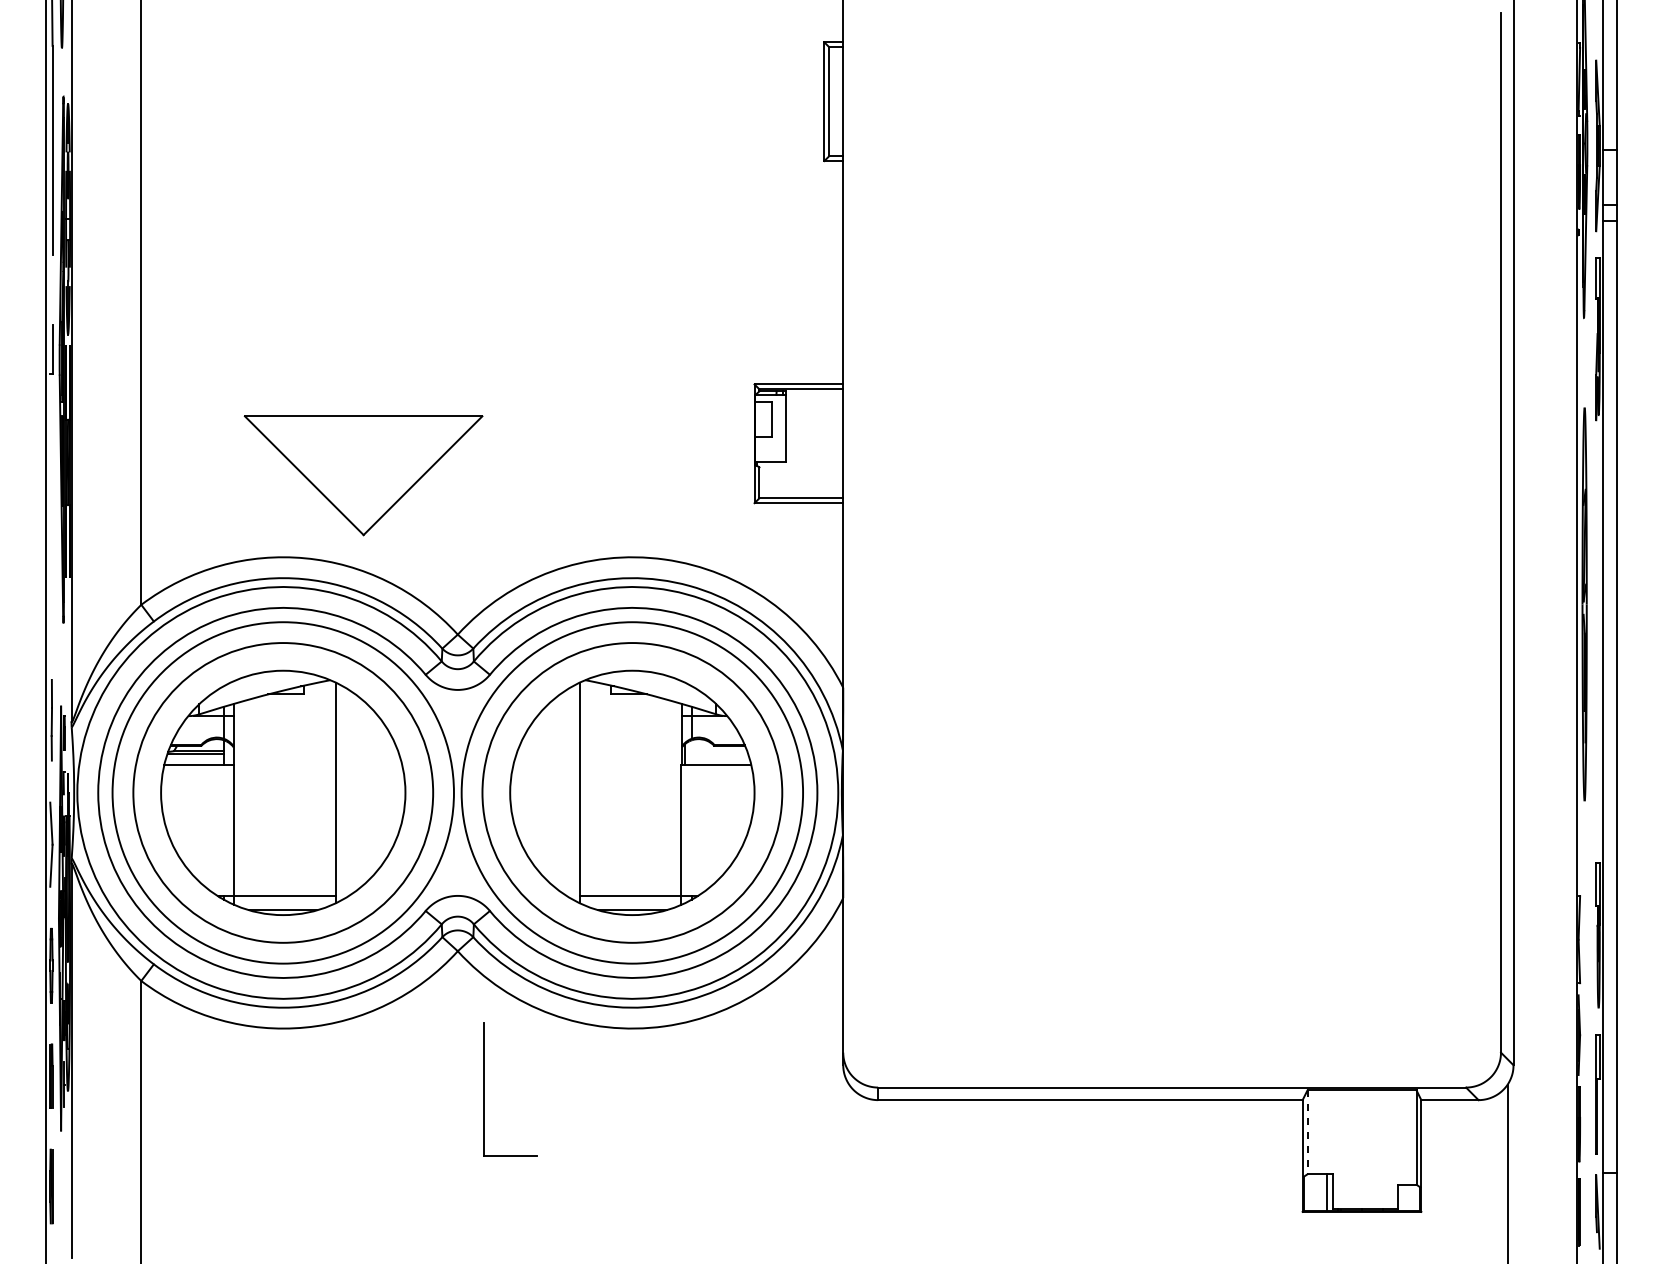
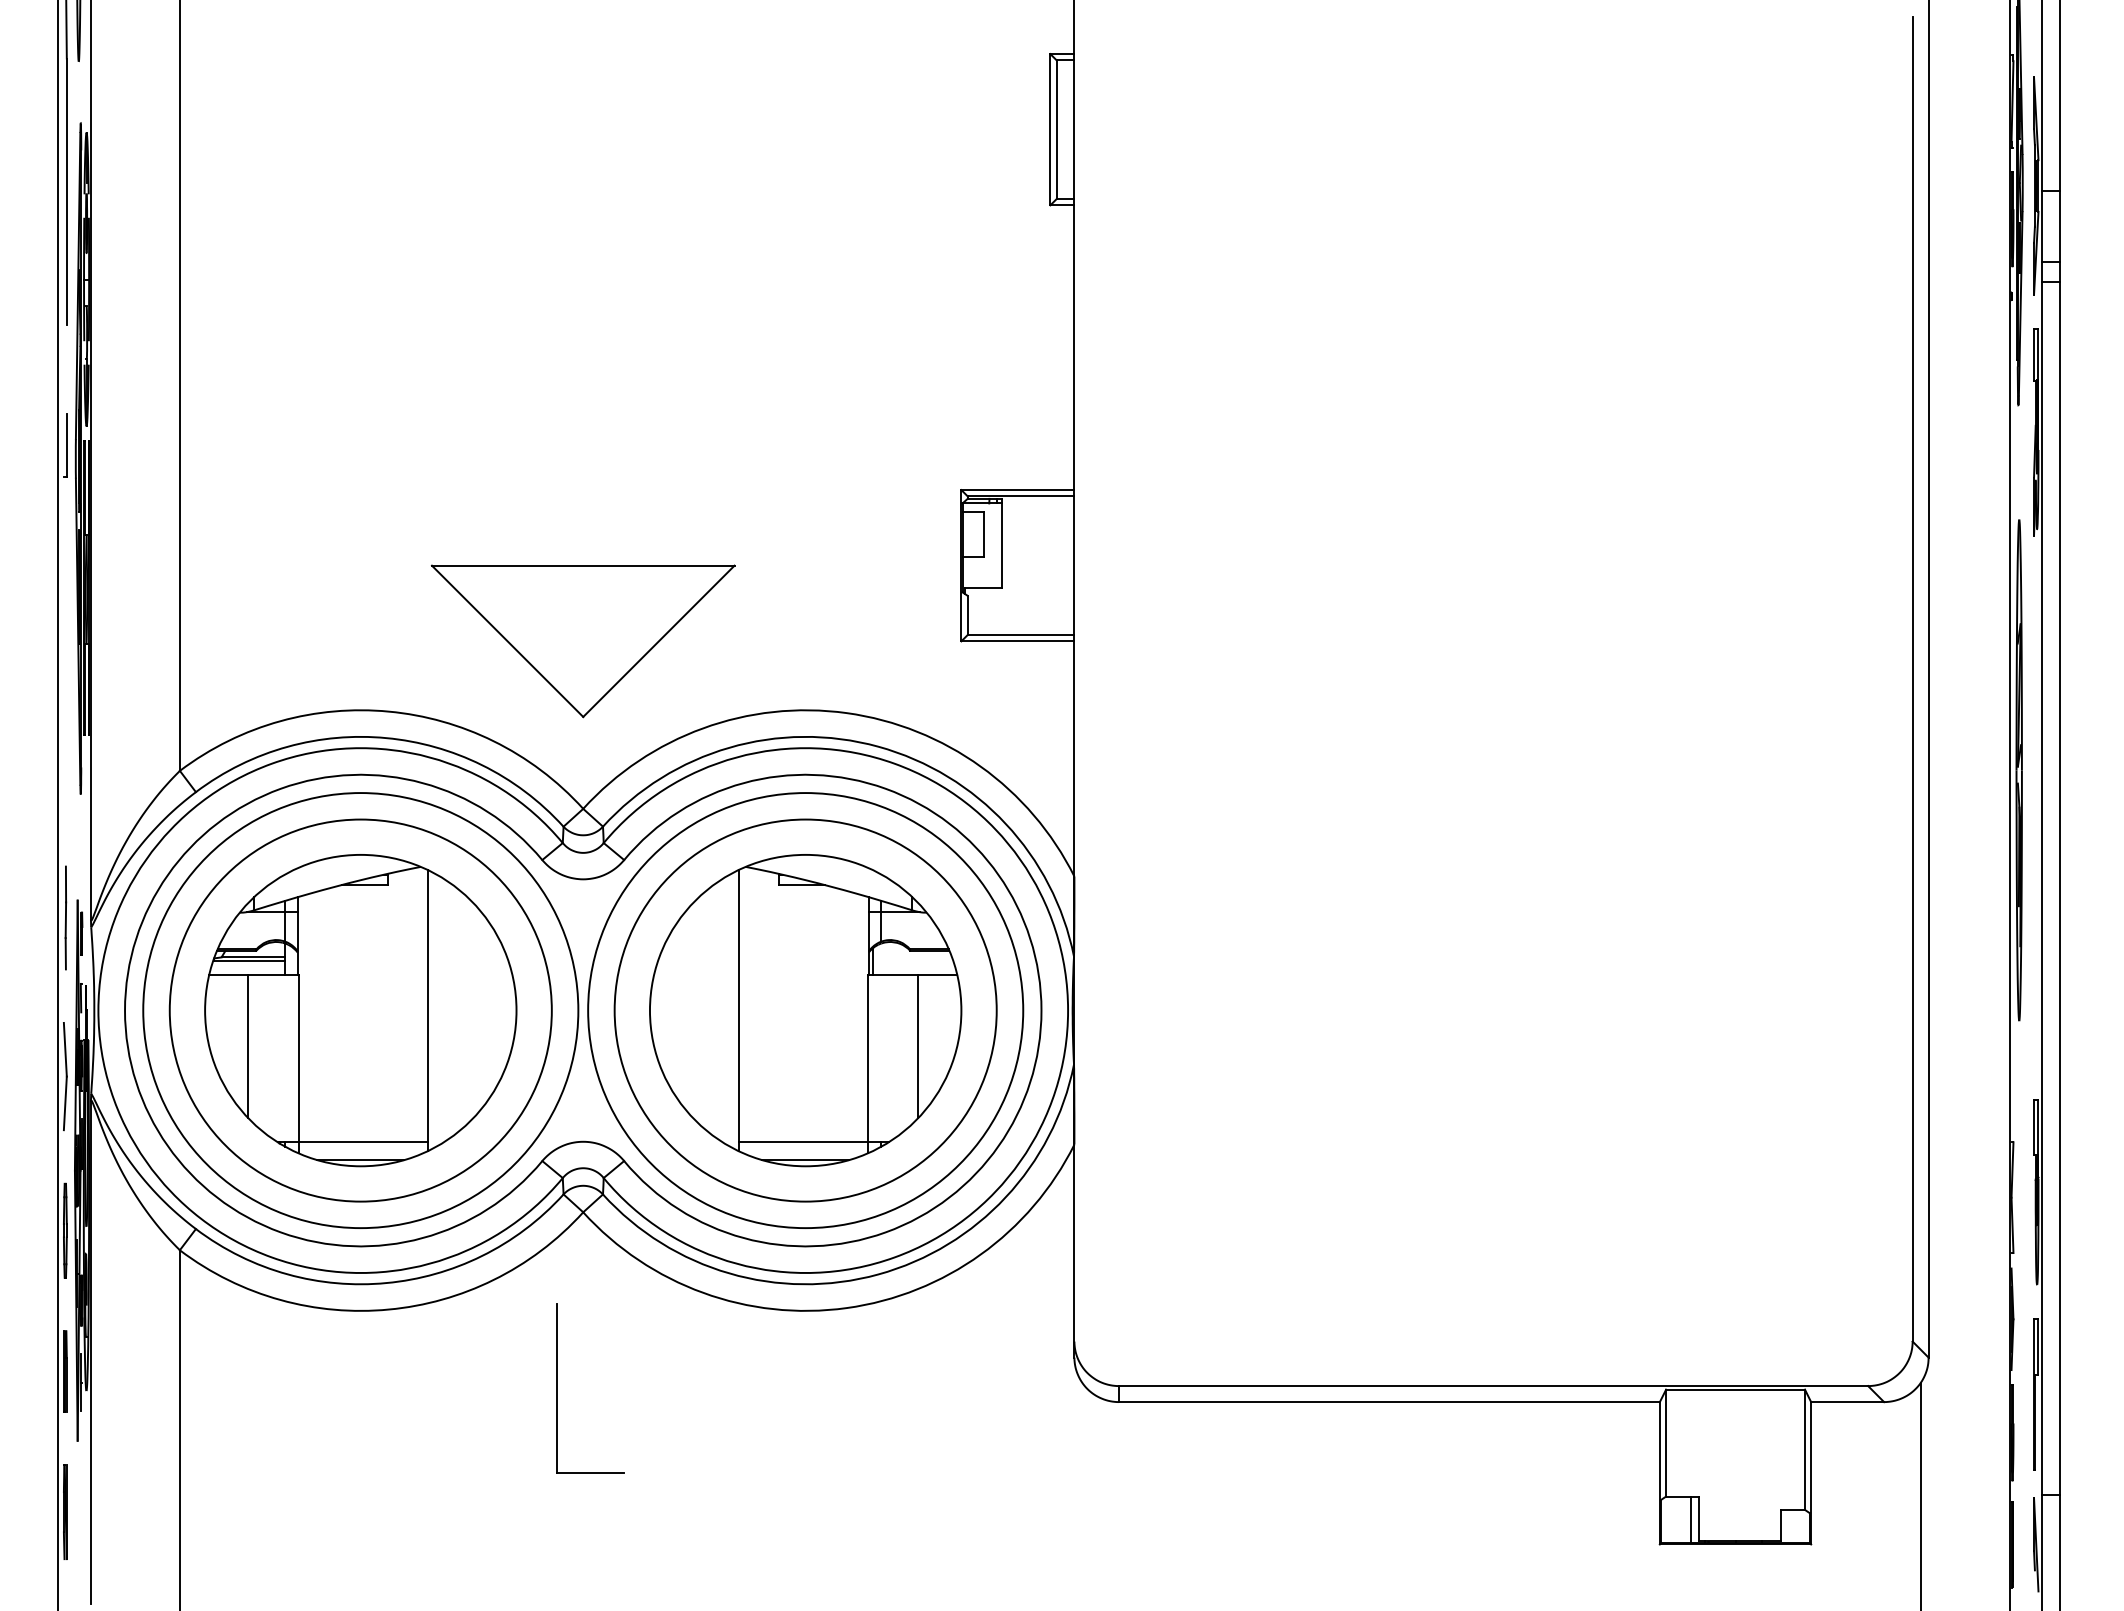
part: (363, 475) -> (582, 641), moved
line: (195, 821) -> (248, 1046), added
line: (720, 821) -> (918, 1046), added
part: (484, 1089) -> (557, 1388), moved
line: (1307, 1132) -> (1666, 1443), dashed -> solid

